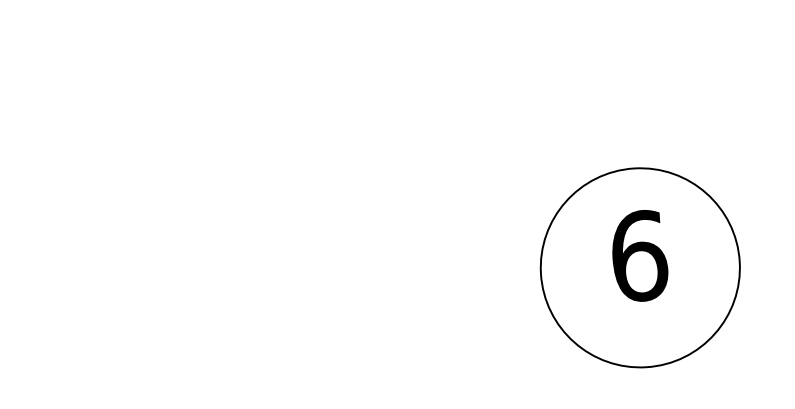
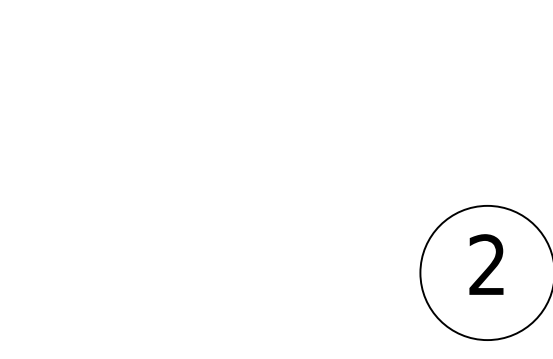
text: (639, 255) -> (487, 264), 6 -> 2

